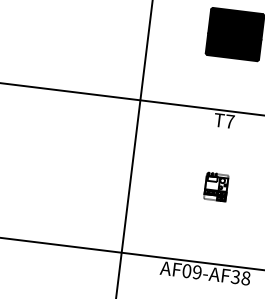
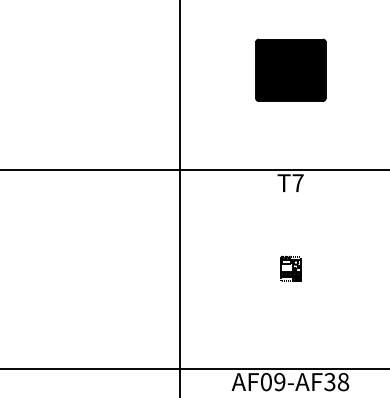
part: (216, 186) -> (290, 268), size x0.71

